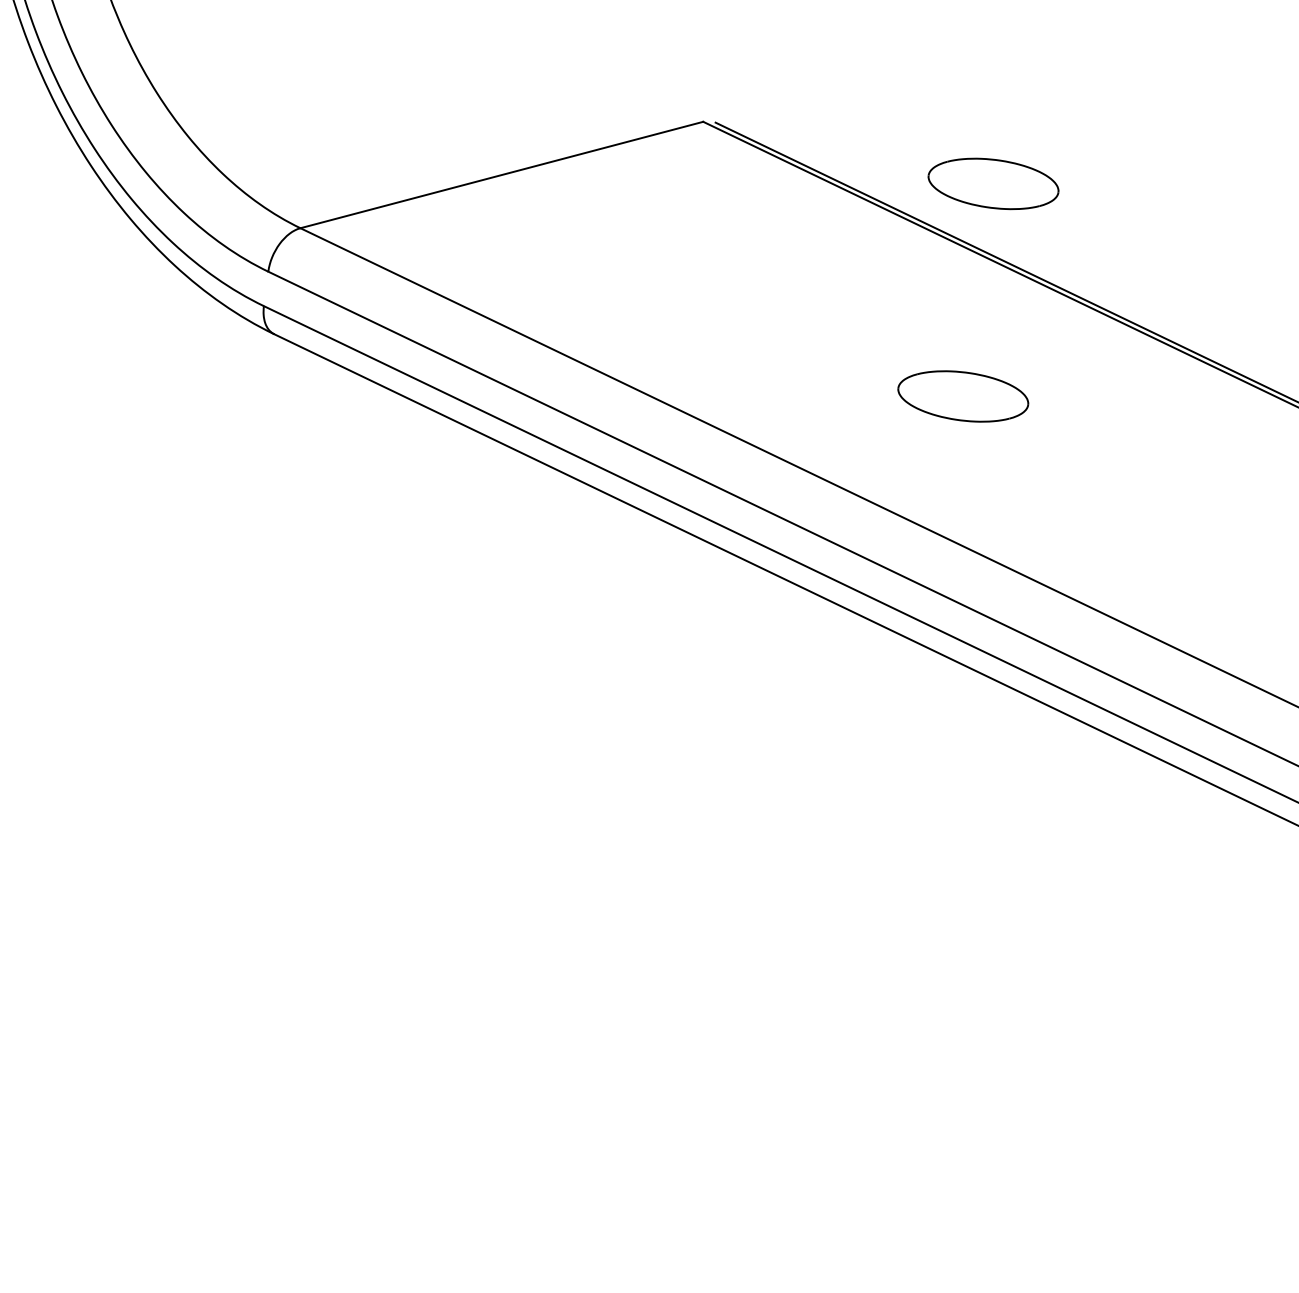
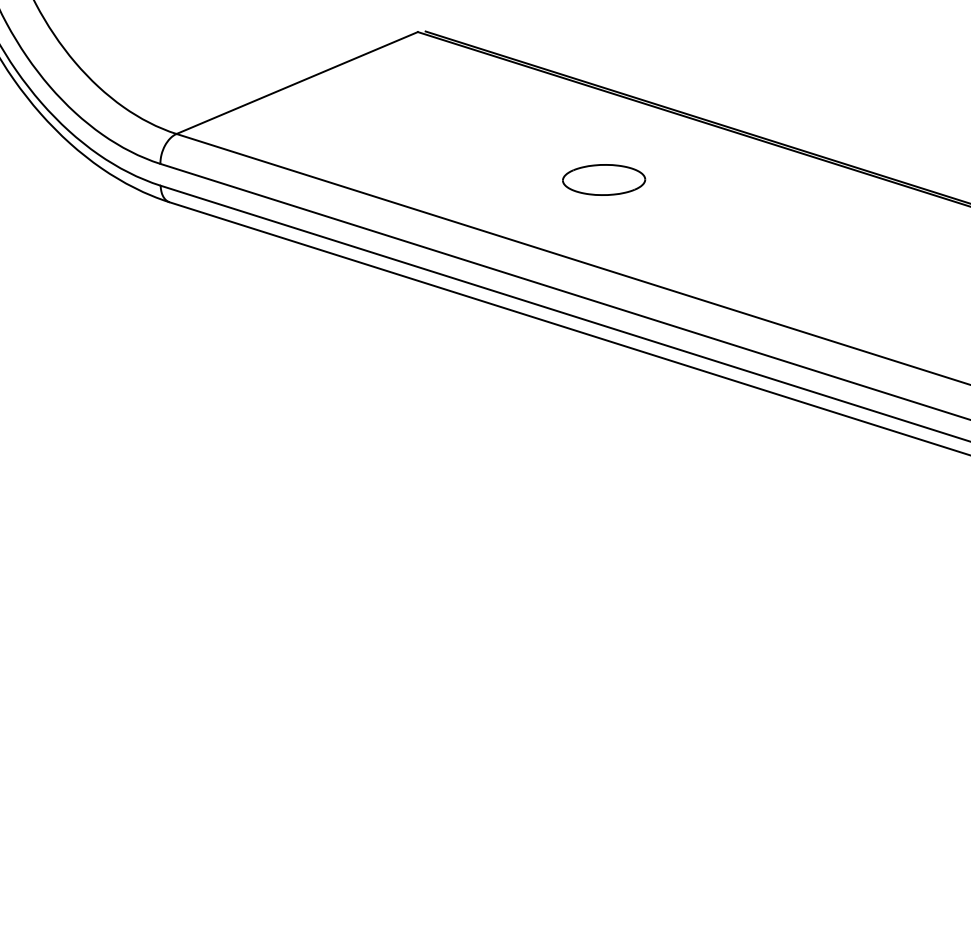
part: (994, 183) -> (604, 44), removed

